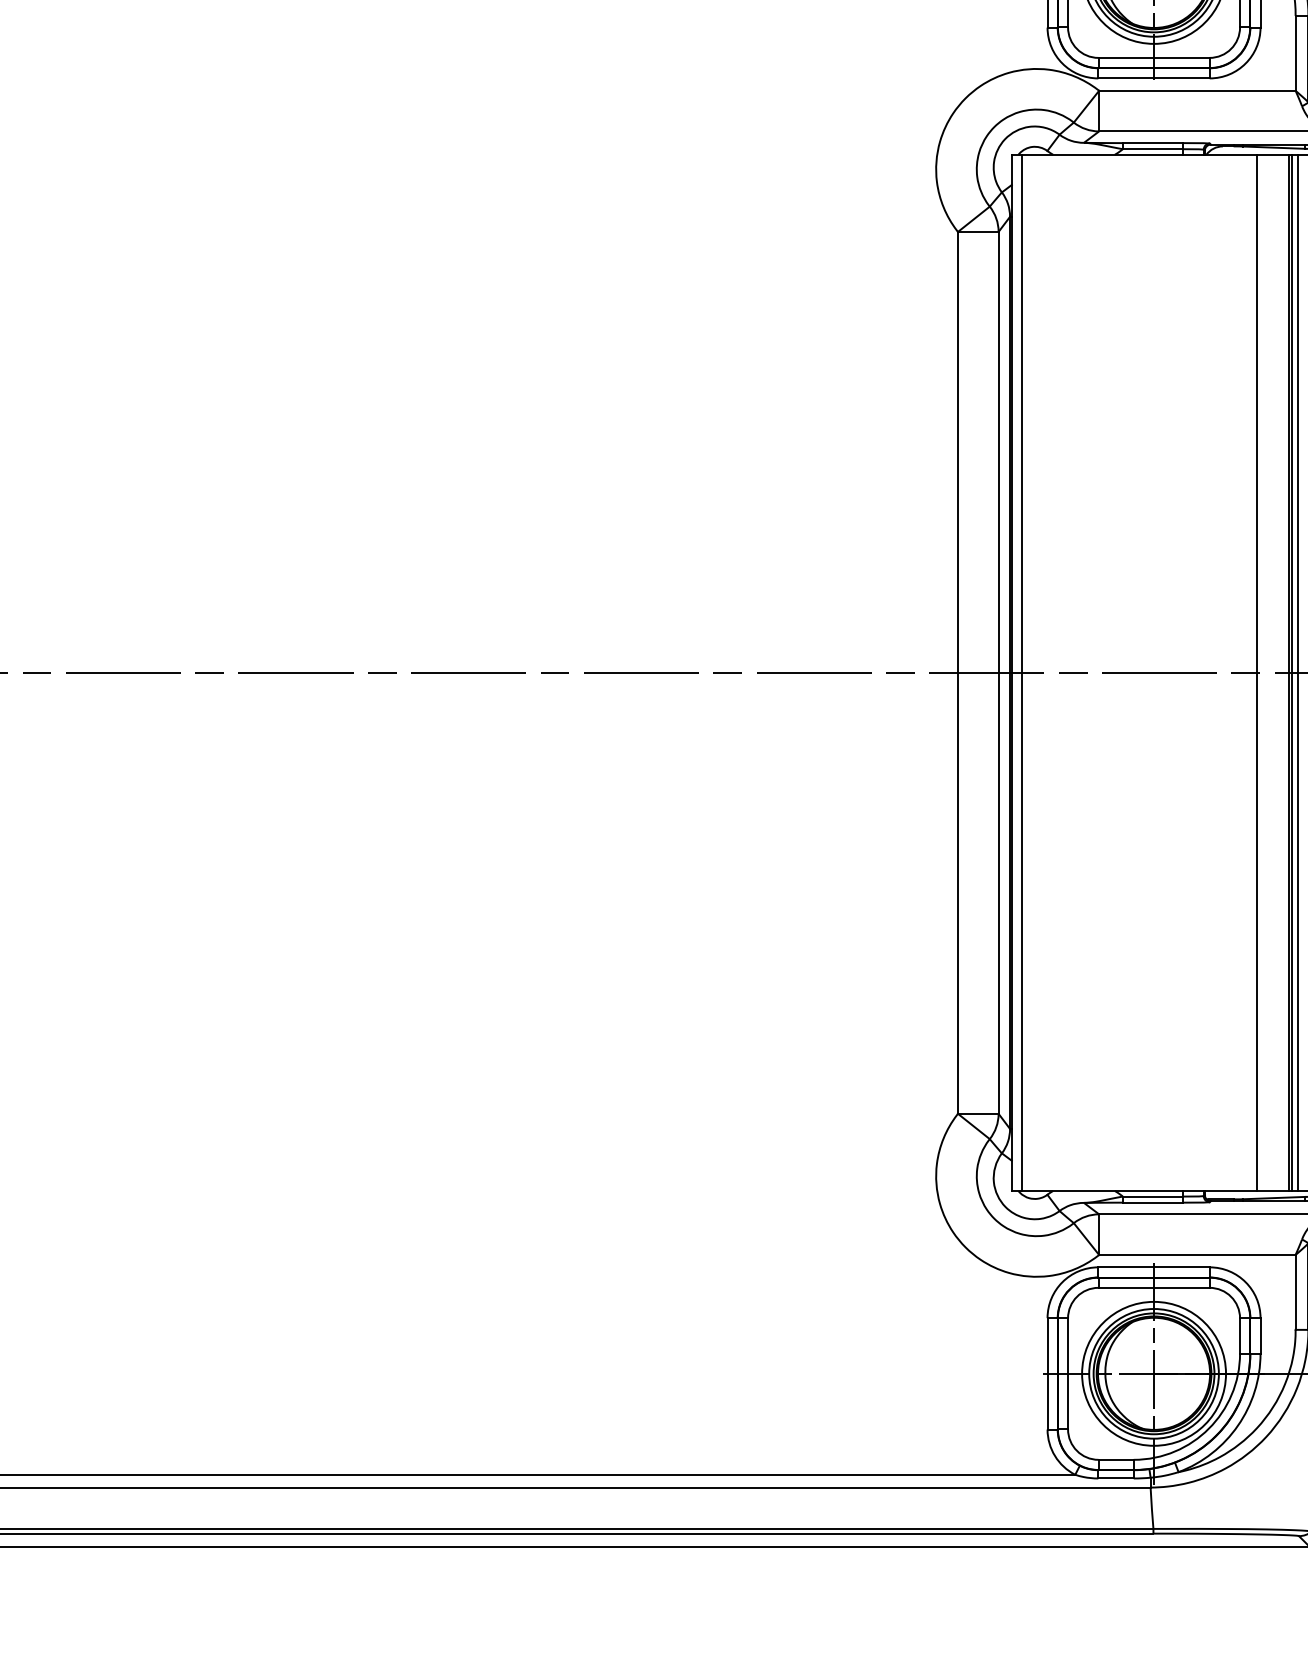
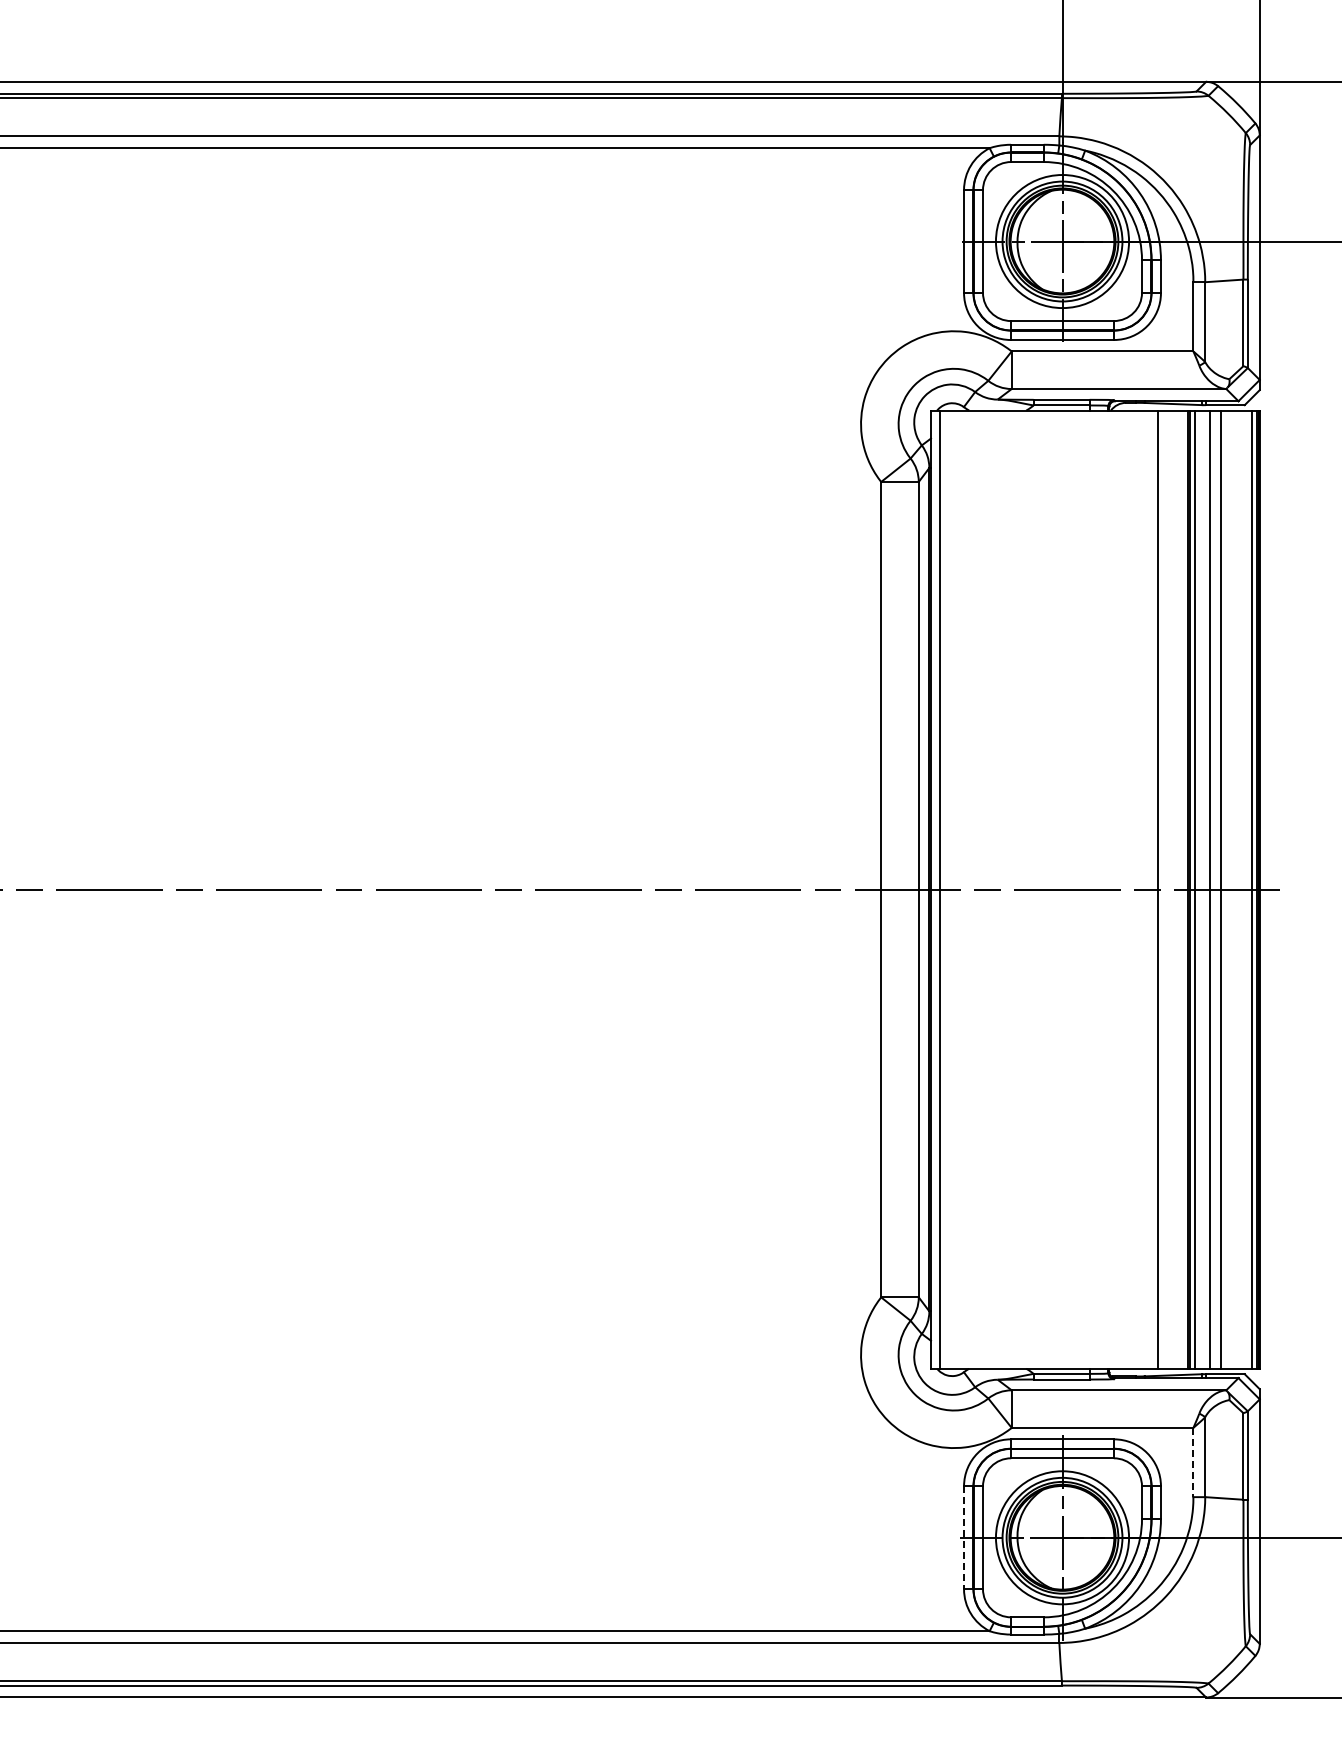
line: (1295, 1292) -> (1193, 1462), solid -> dashed
line: (1048, 1373) -> (964, 1537), solid -> dashed

